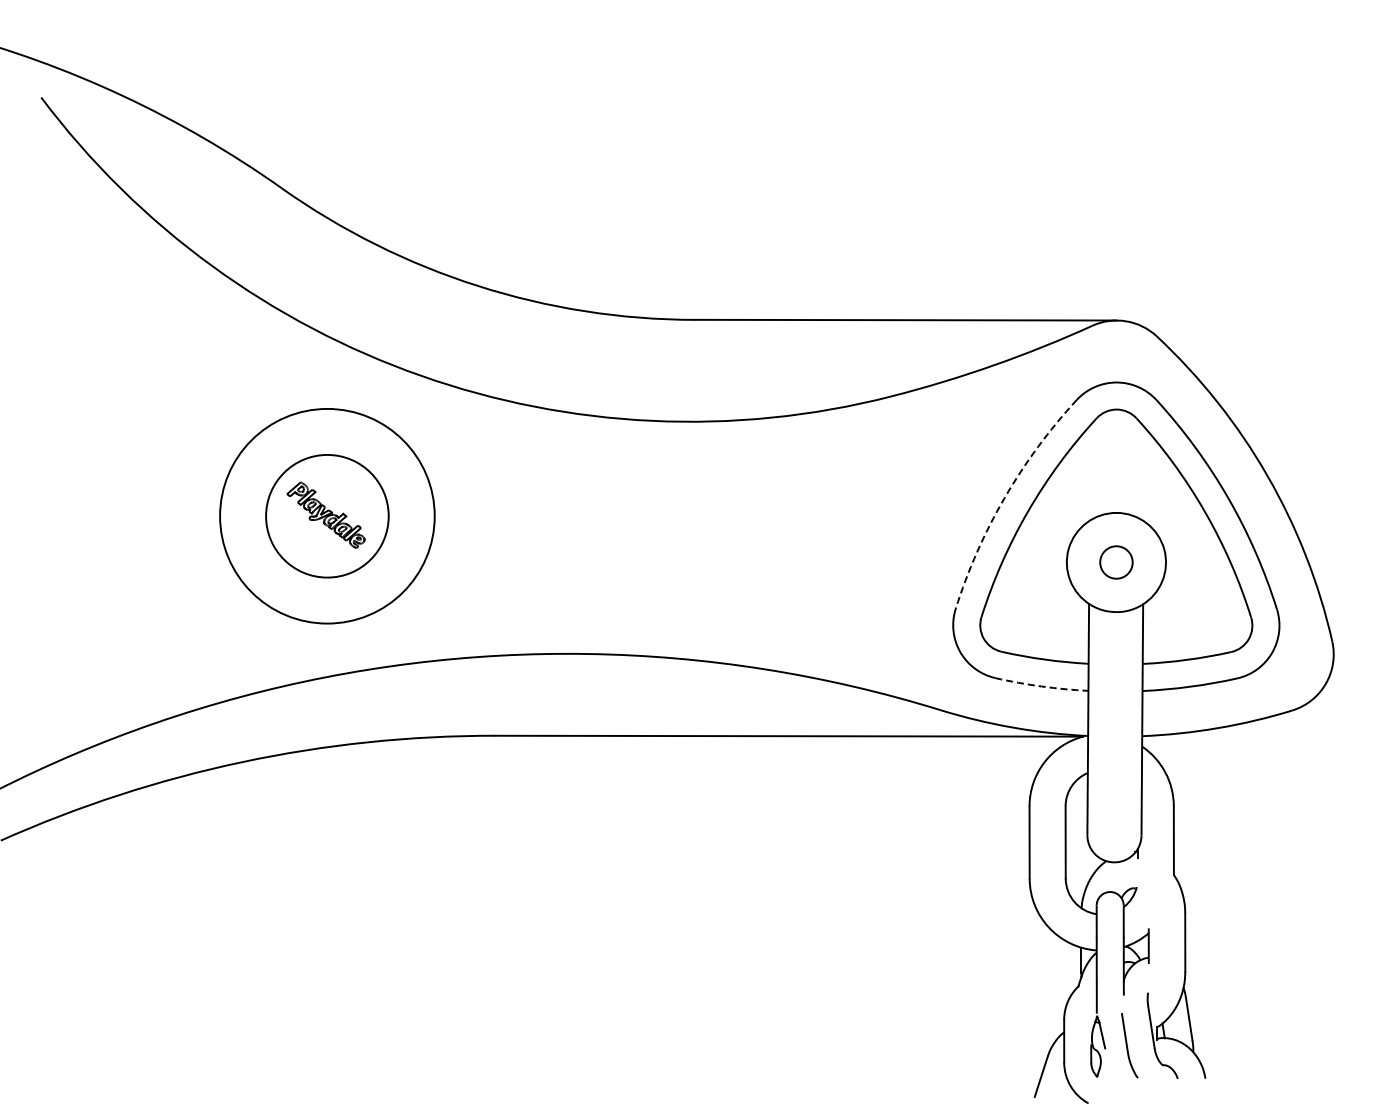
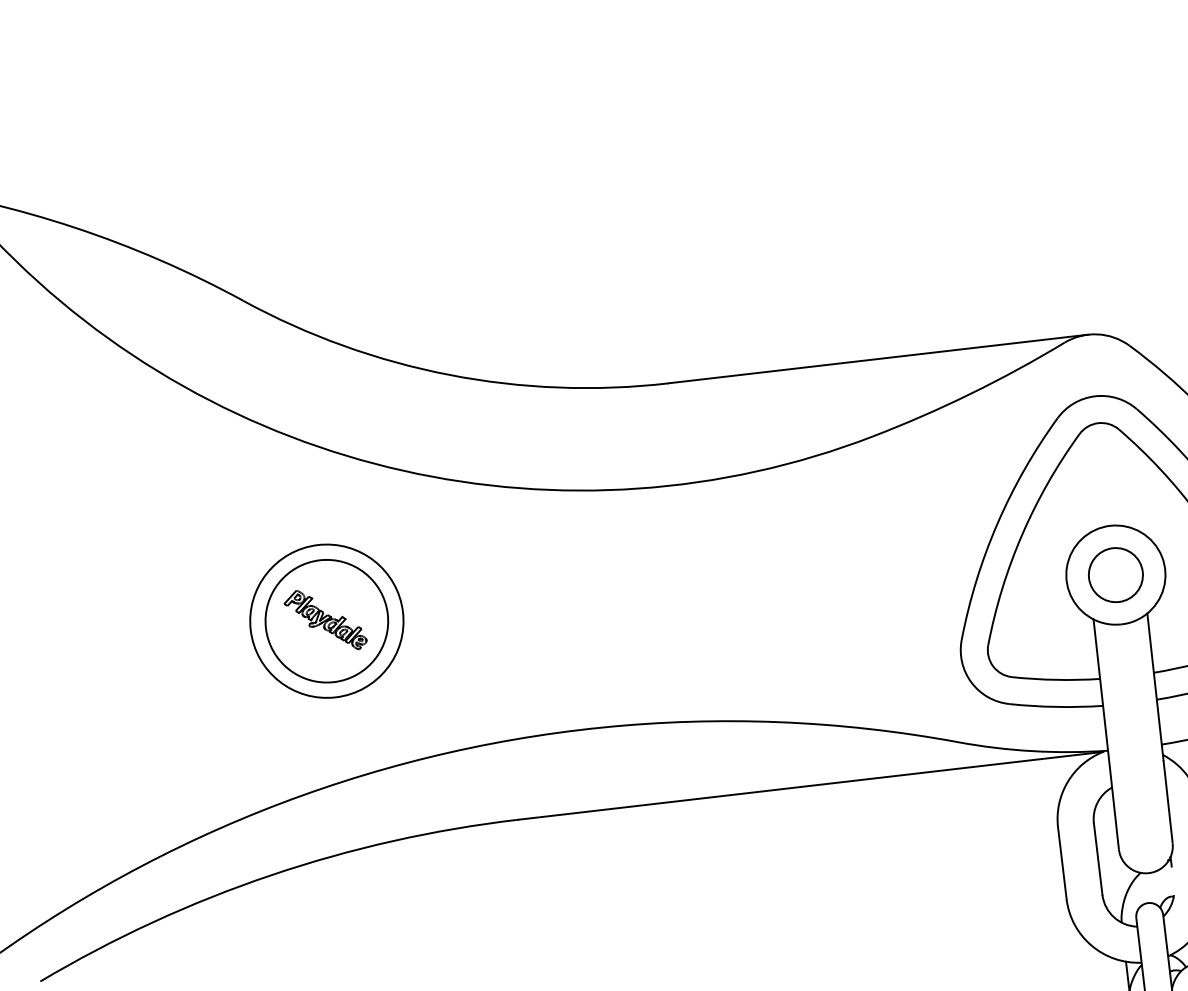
arc: (1004, 497) -> (997, 523), dashed -> solid
circle: (327, 515) -> (326, 620), size x0.71
circle: (1116, 562) -> (1115, 575), size x1.67
arc: (1041, 686) -> (1055, 706), dashed -> solid

